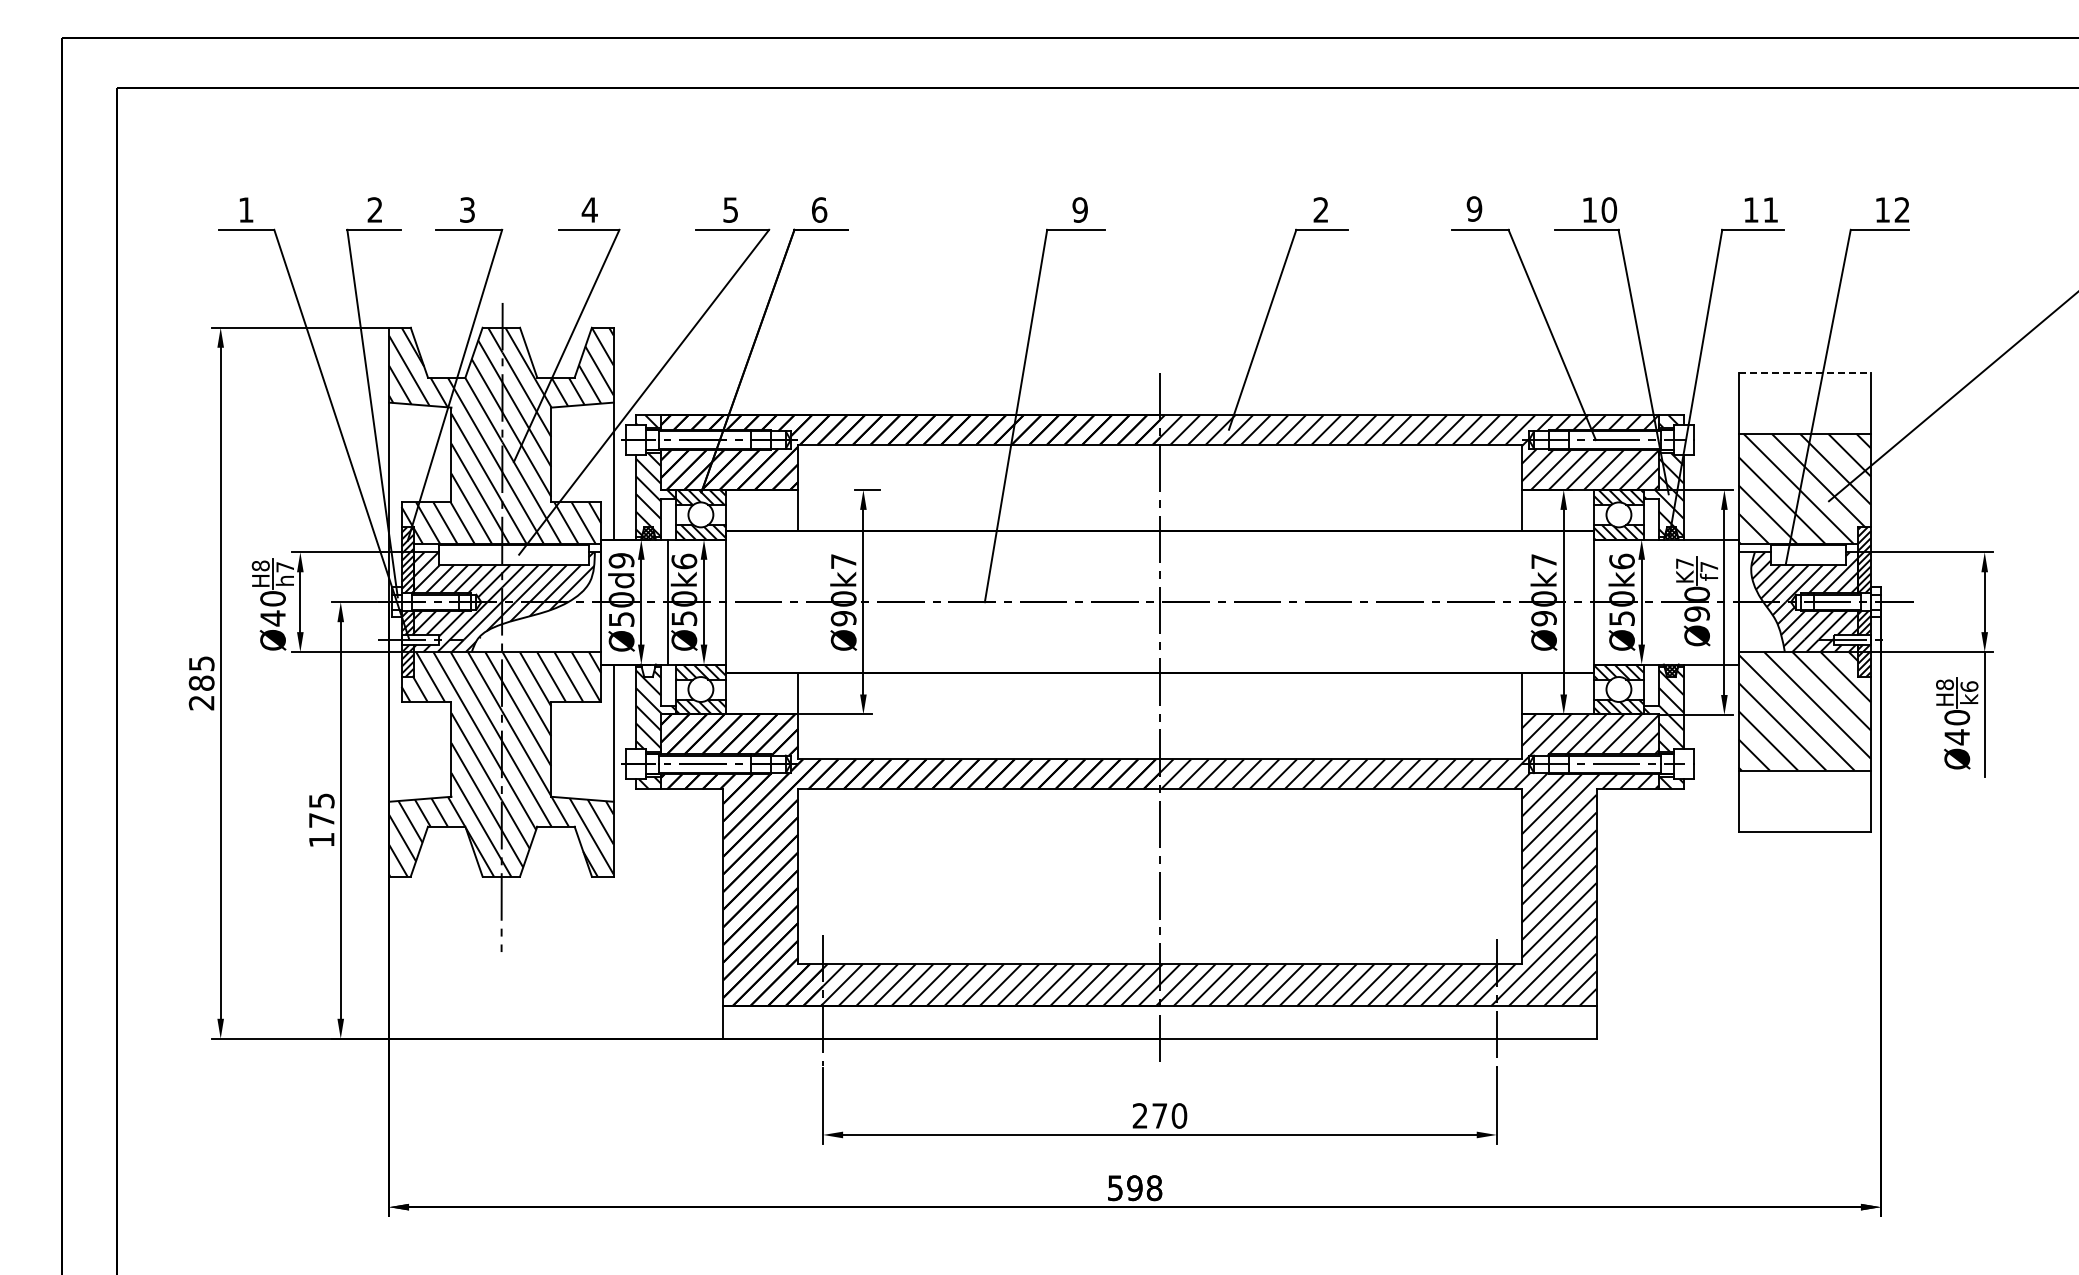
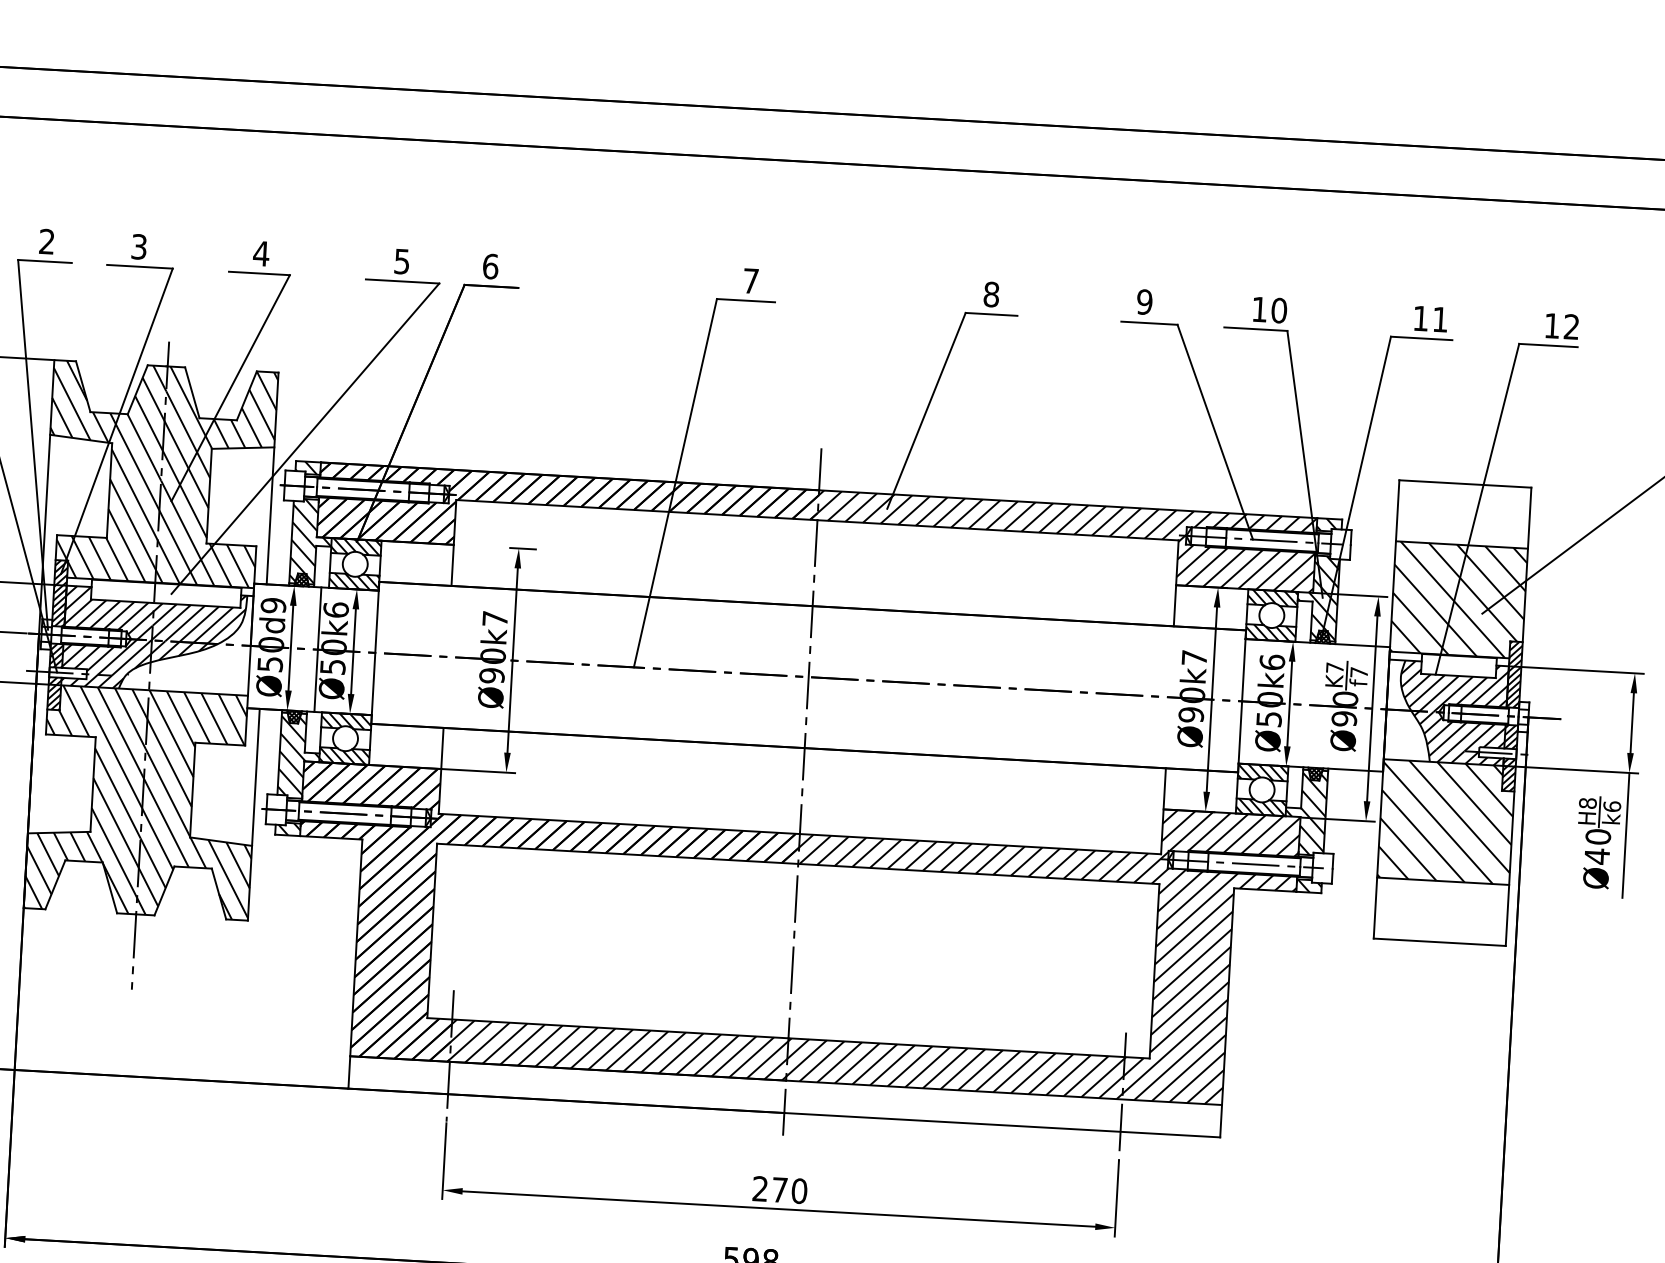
text: (1079, 209) -> (750, 280), 9 -> 7
text: (1320, 209) -> (990, 293), 2 -> 8
line: (1805, 372) -> (1466, 483), dashed -> solid
hatch: (648, 670) -> (294, 716), added

